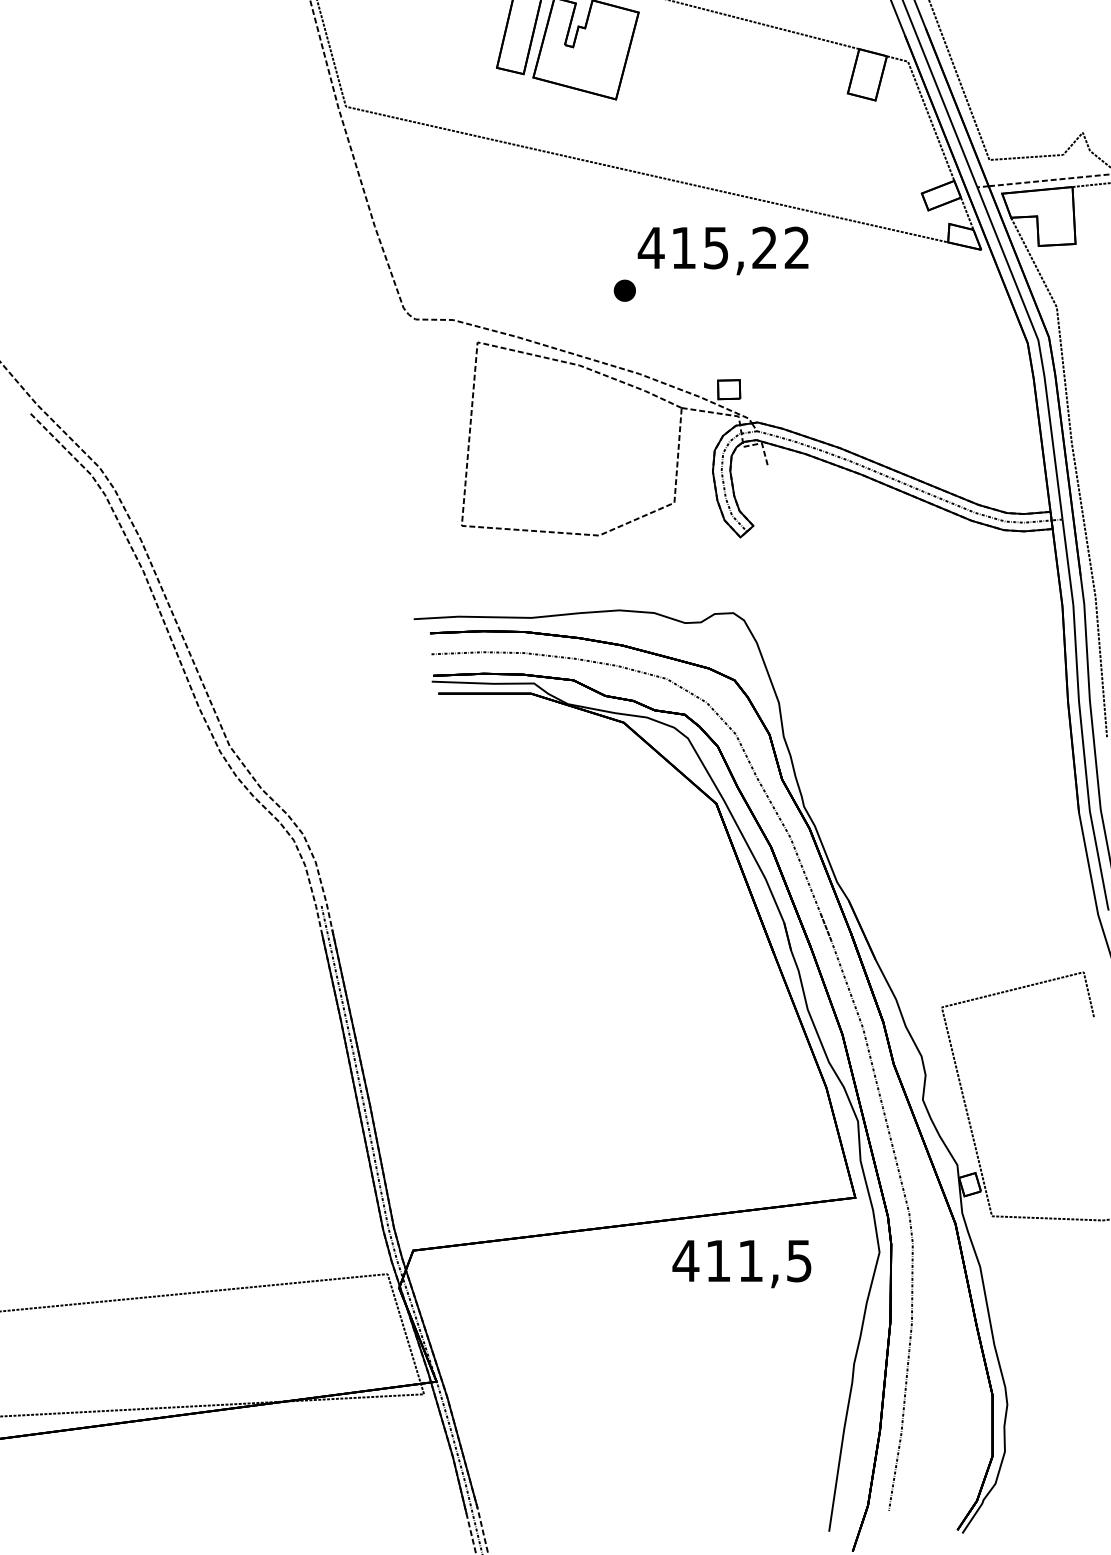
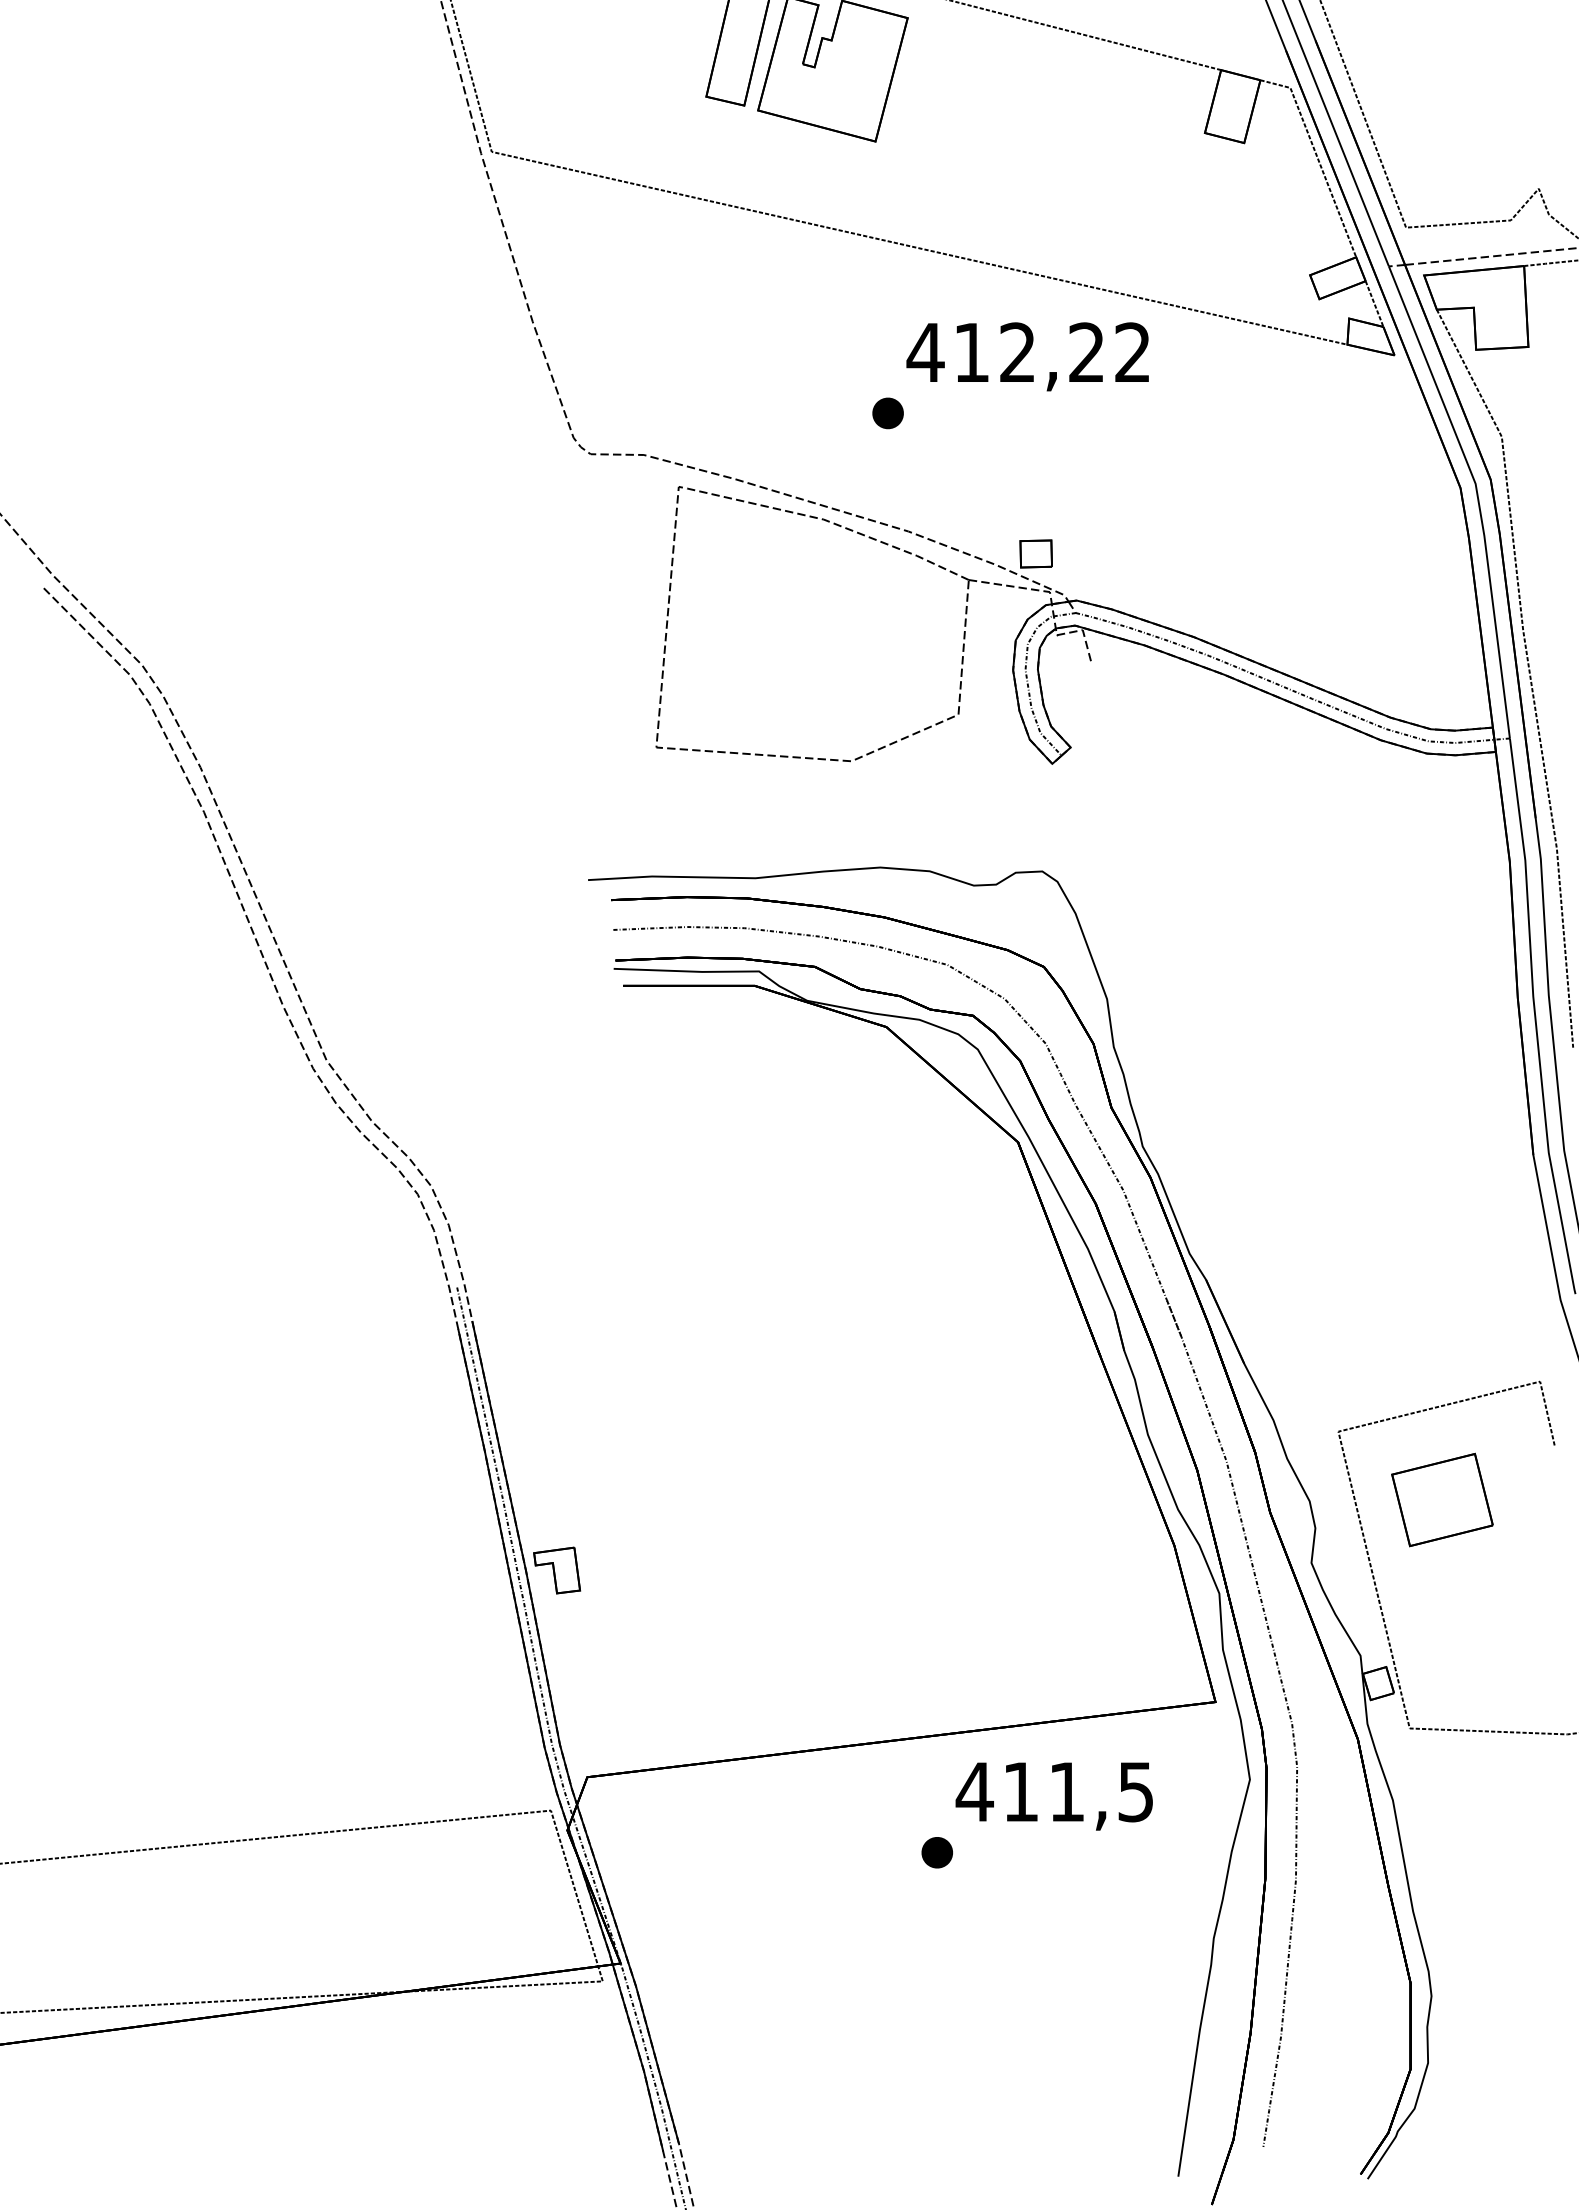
text: (715, 247) -> (1017, 352), 415,22 -> 412,22
part: (1015, 1055) -> (1442, 1499), added
part: (391, 1105) -> (556, 1570), added
part: (658, 1303) -> (936, 1852), added

